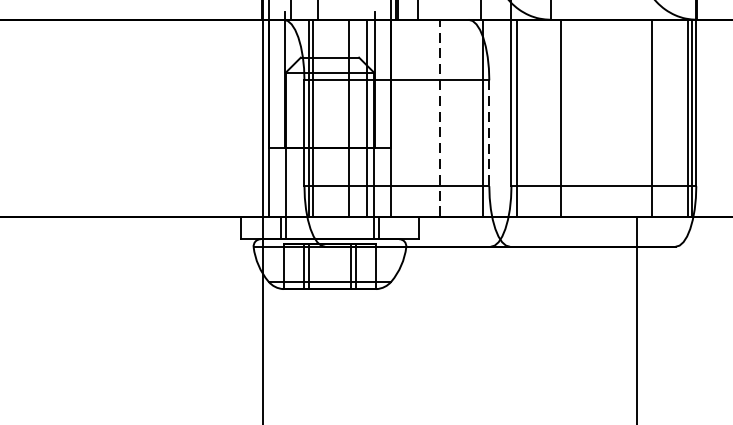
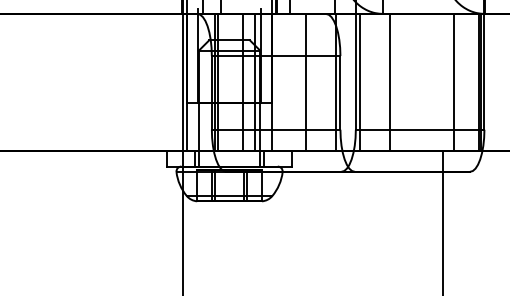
line: (439, 116) -> (305, 81), dashed -> solid
line: (489, 132) -> (340, 92), dashed -> solid

